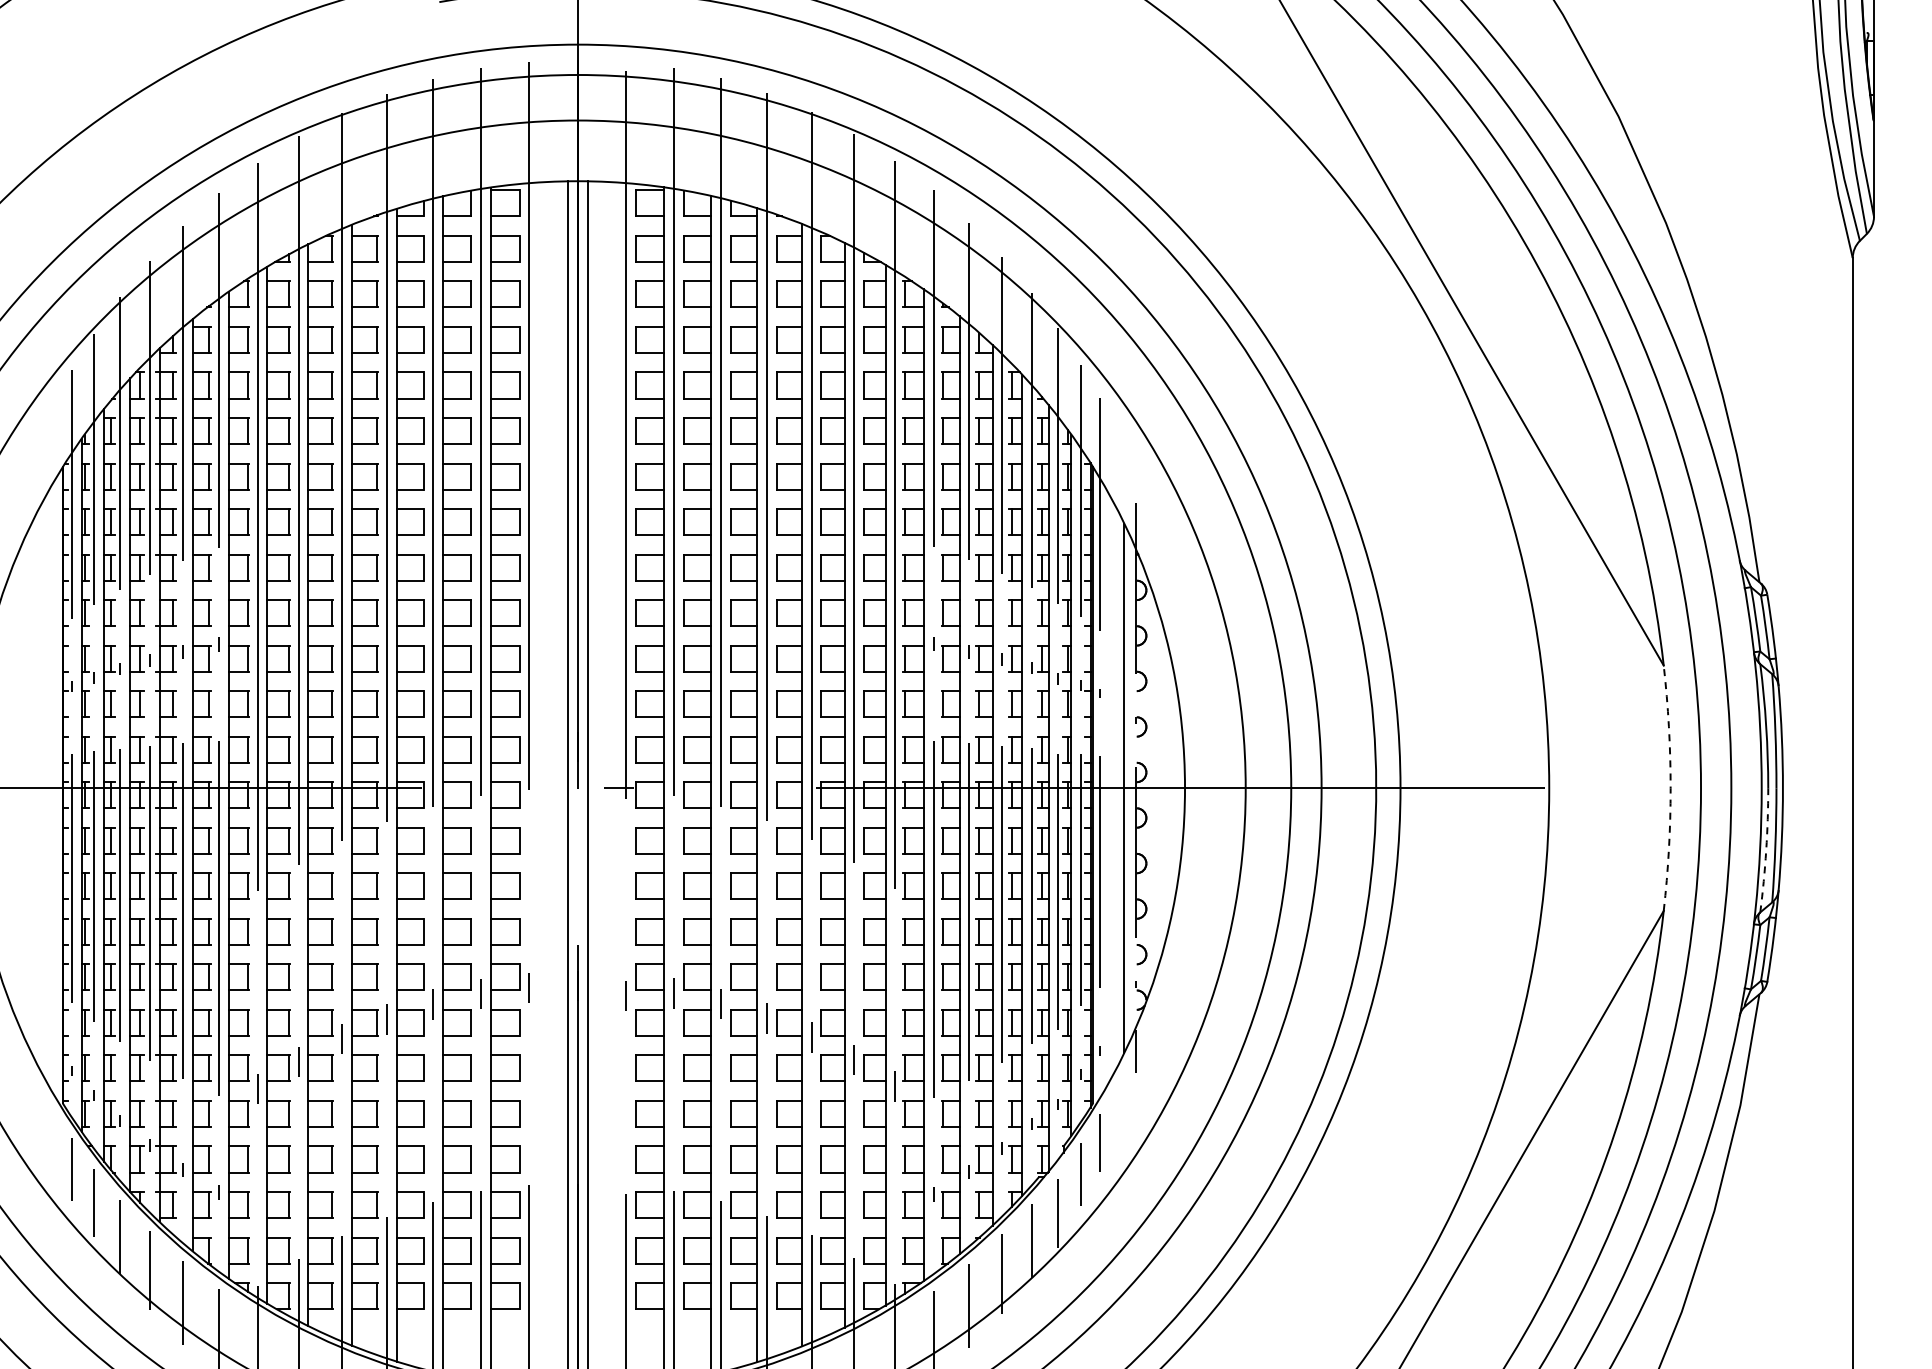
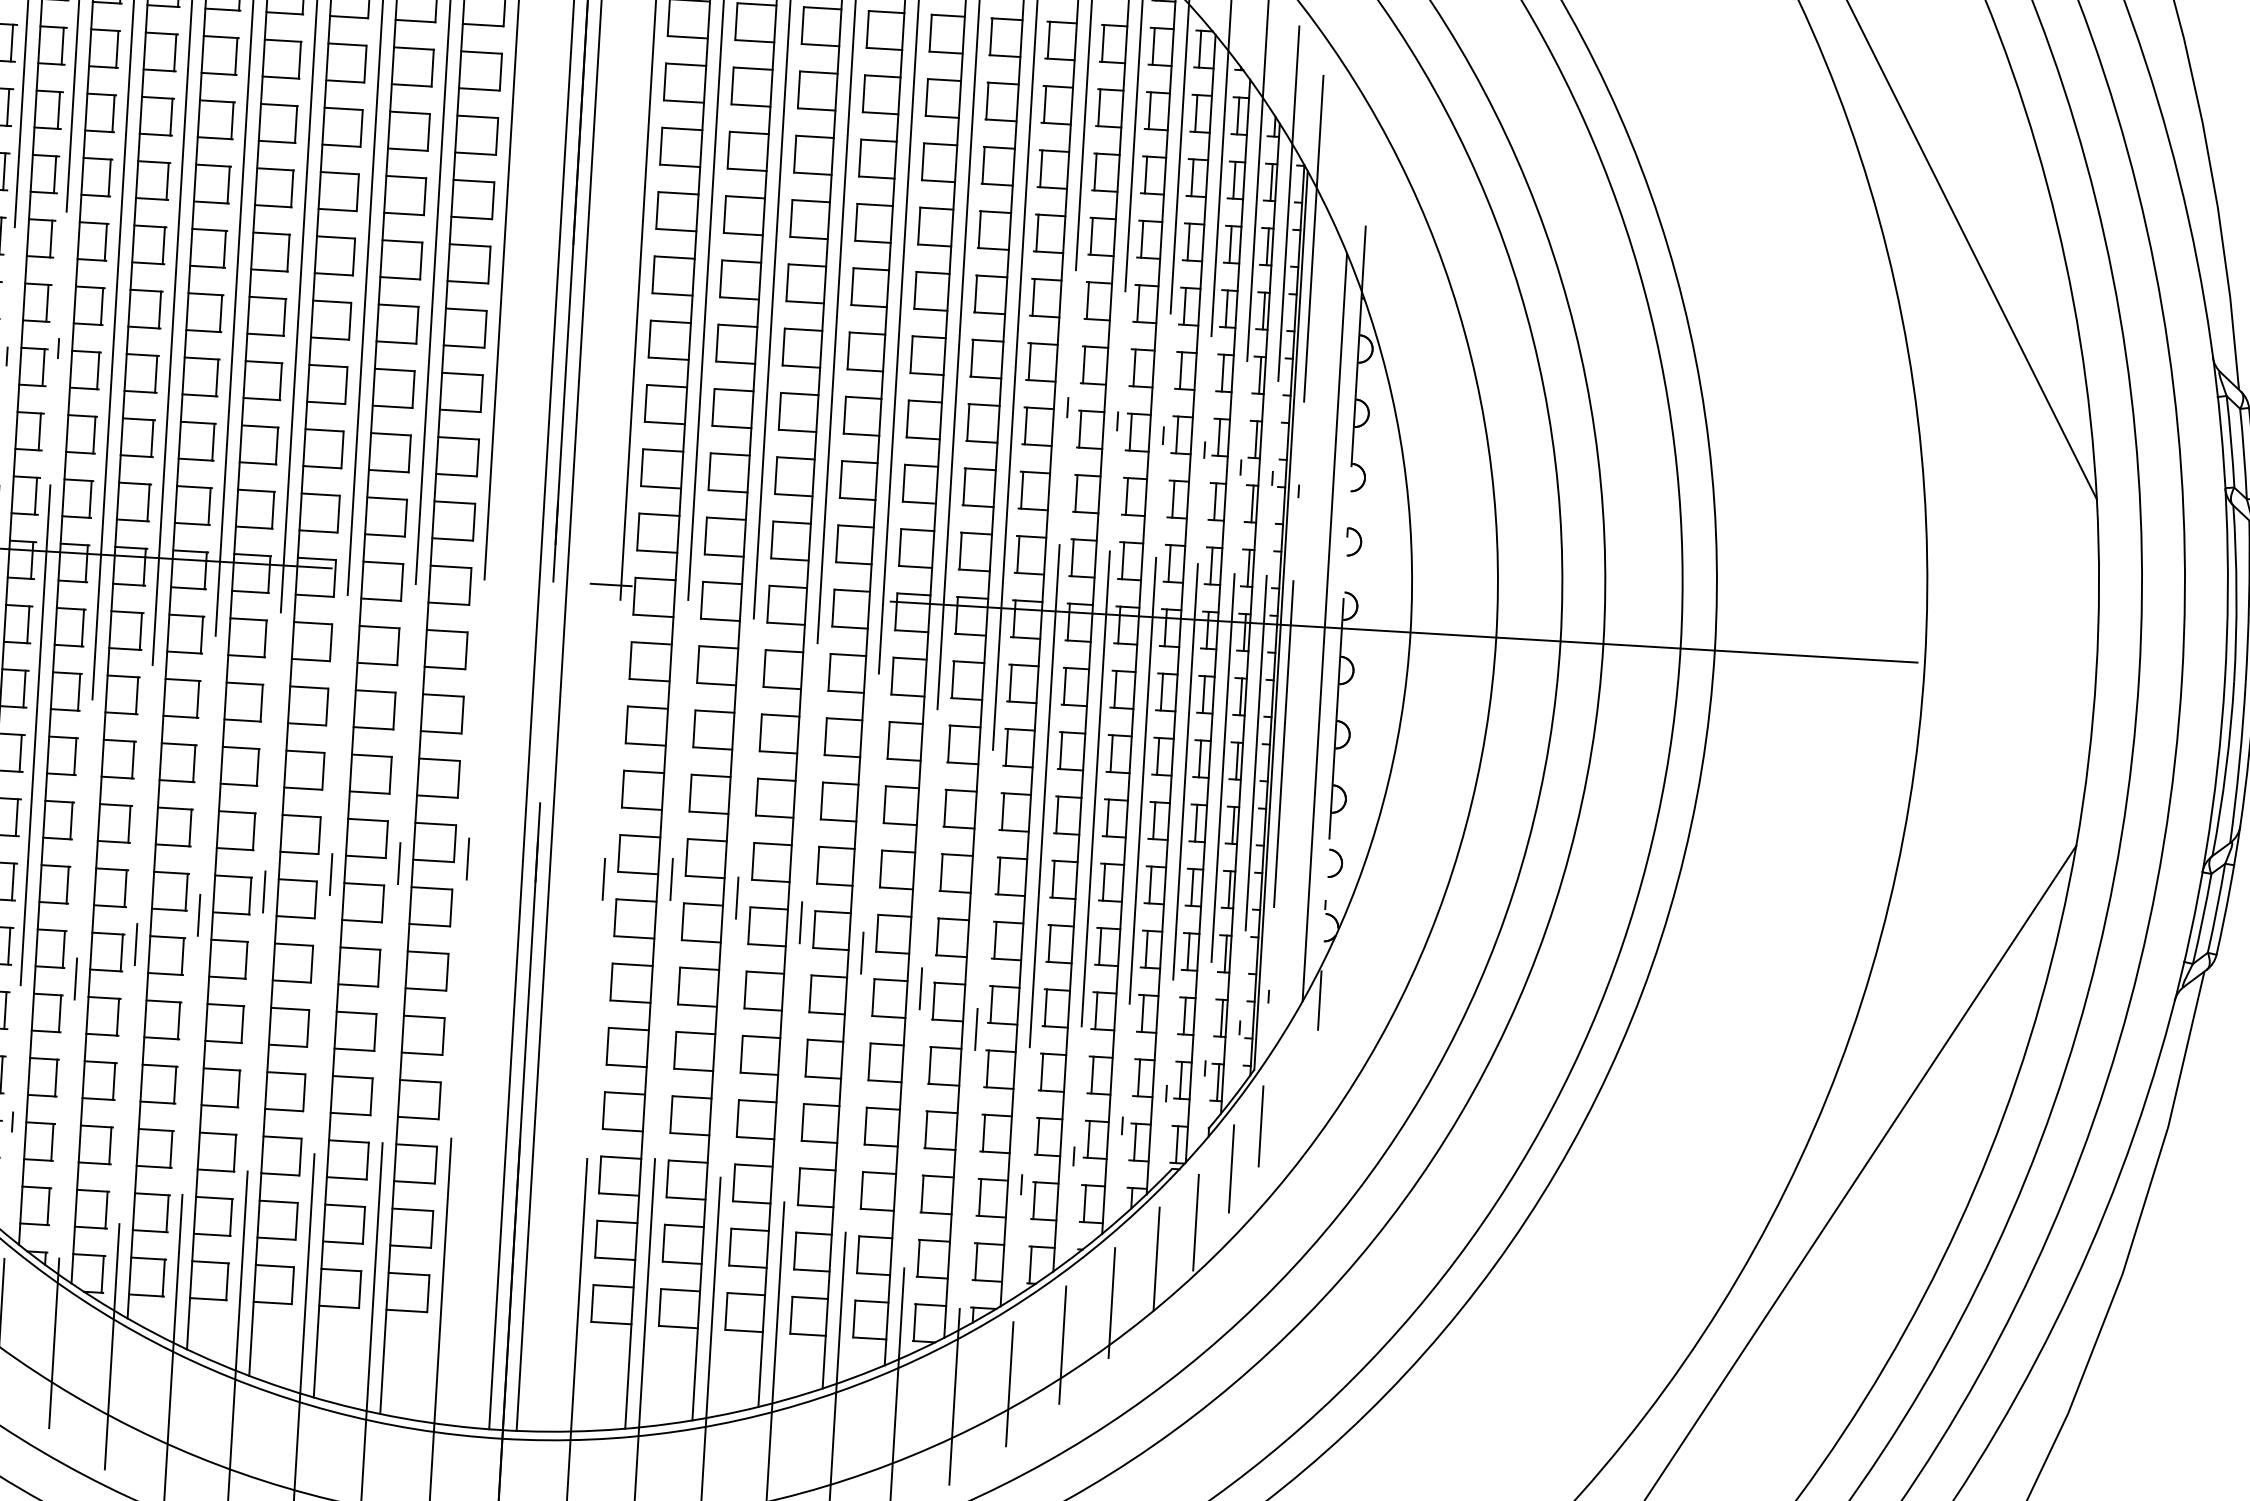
arc: (1670, 788) -> (2096, 673), dashed -> solid
arc: (1766, 850) -> (2226, 769), dashed -> solid

